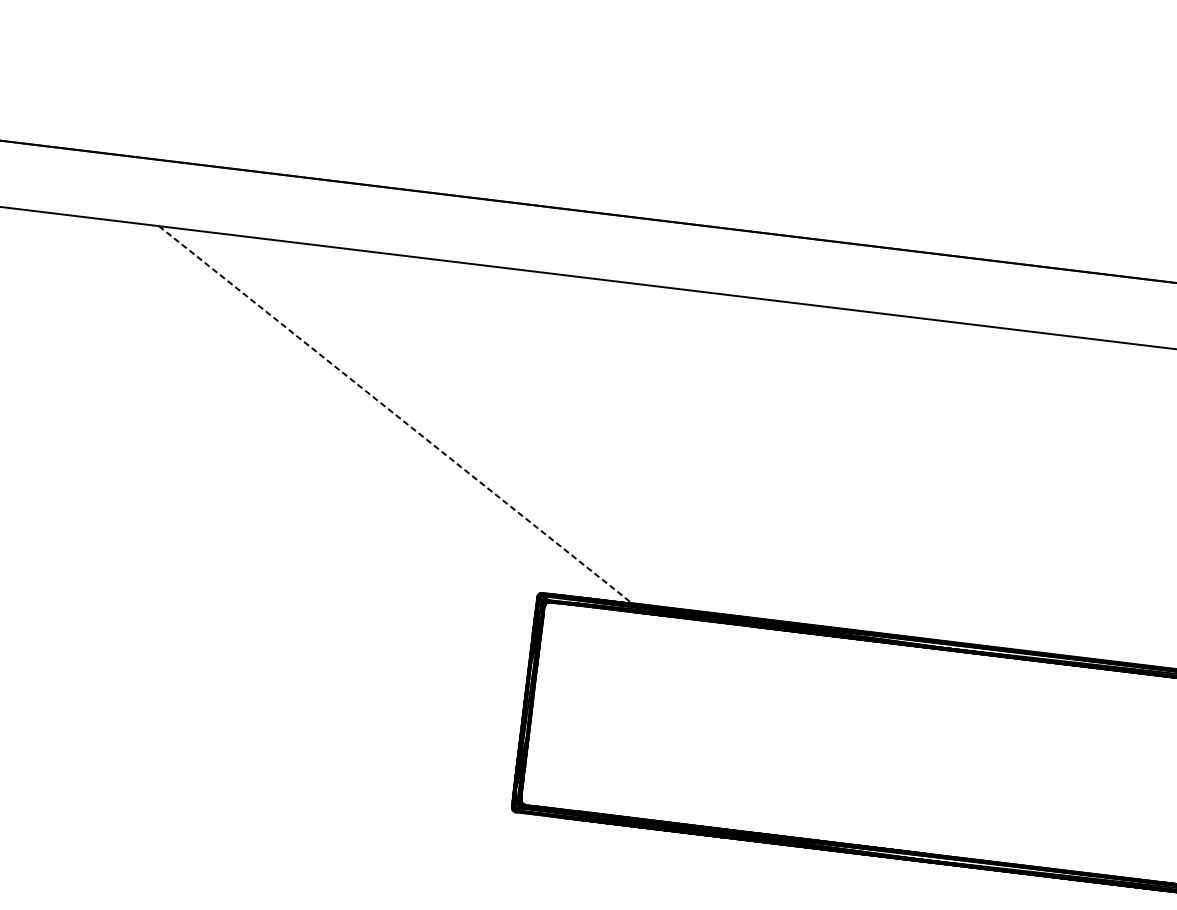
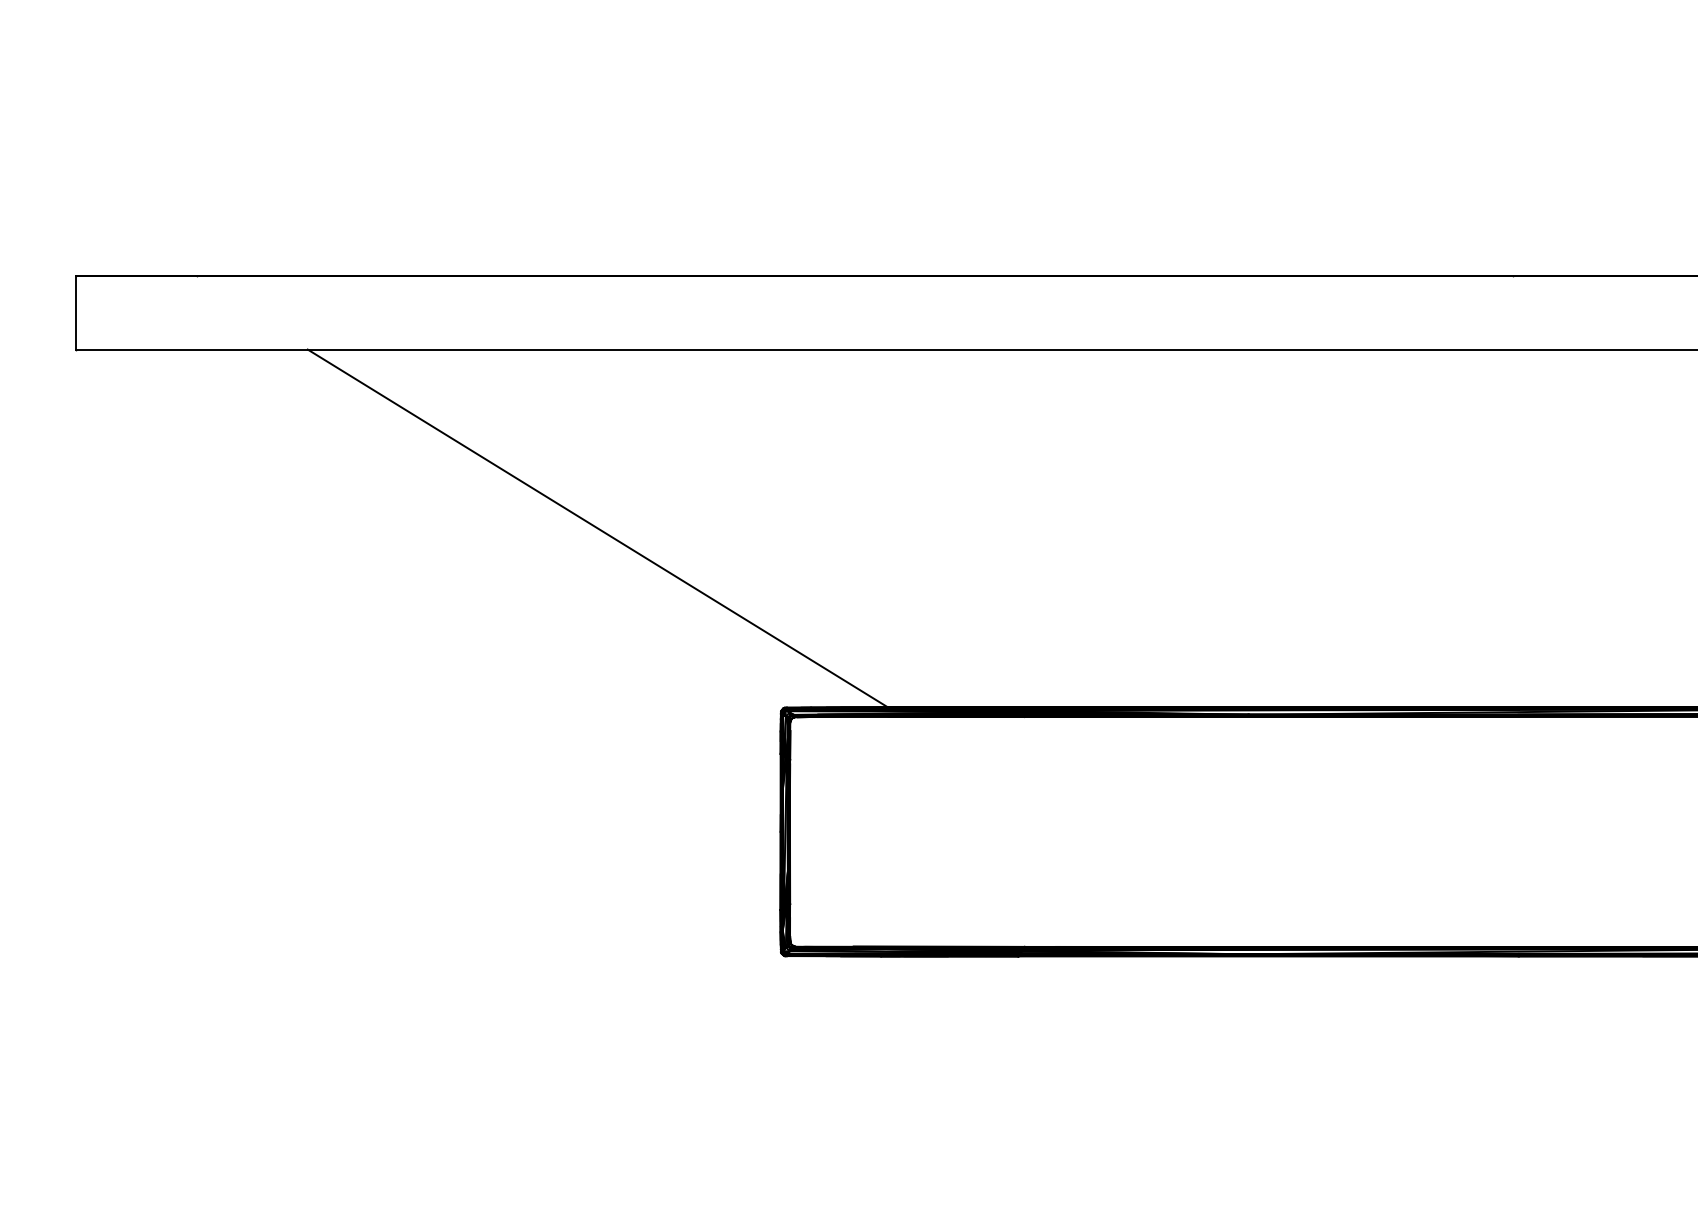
line: (395, 414) -> (597, 528), dashed -> solid

